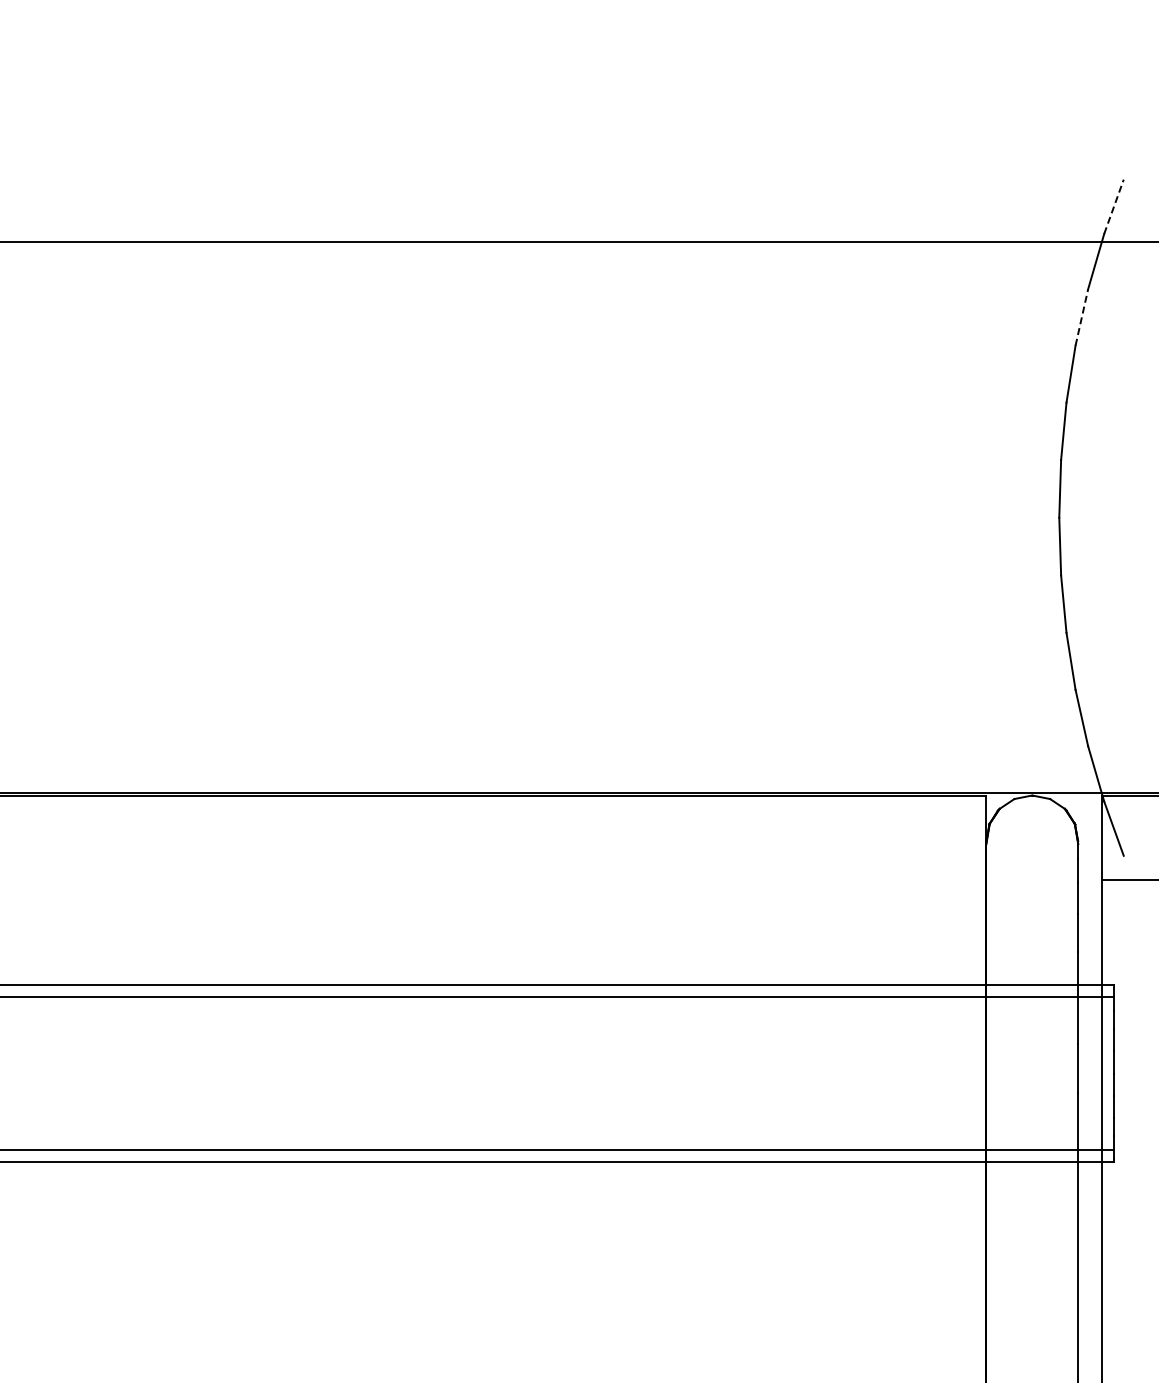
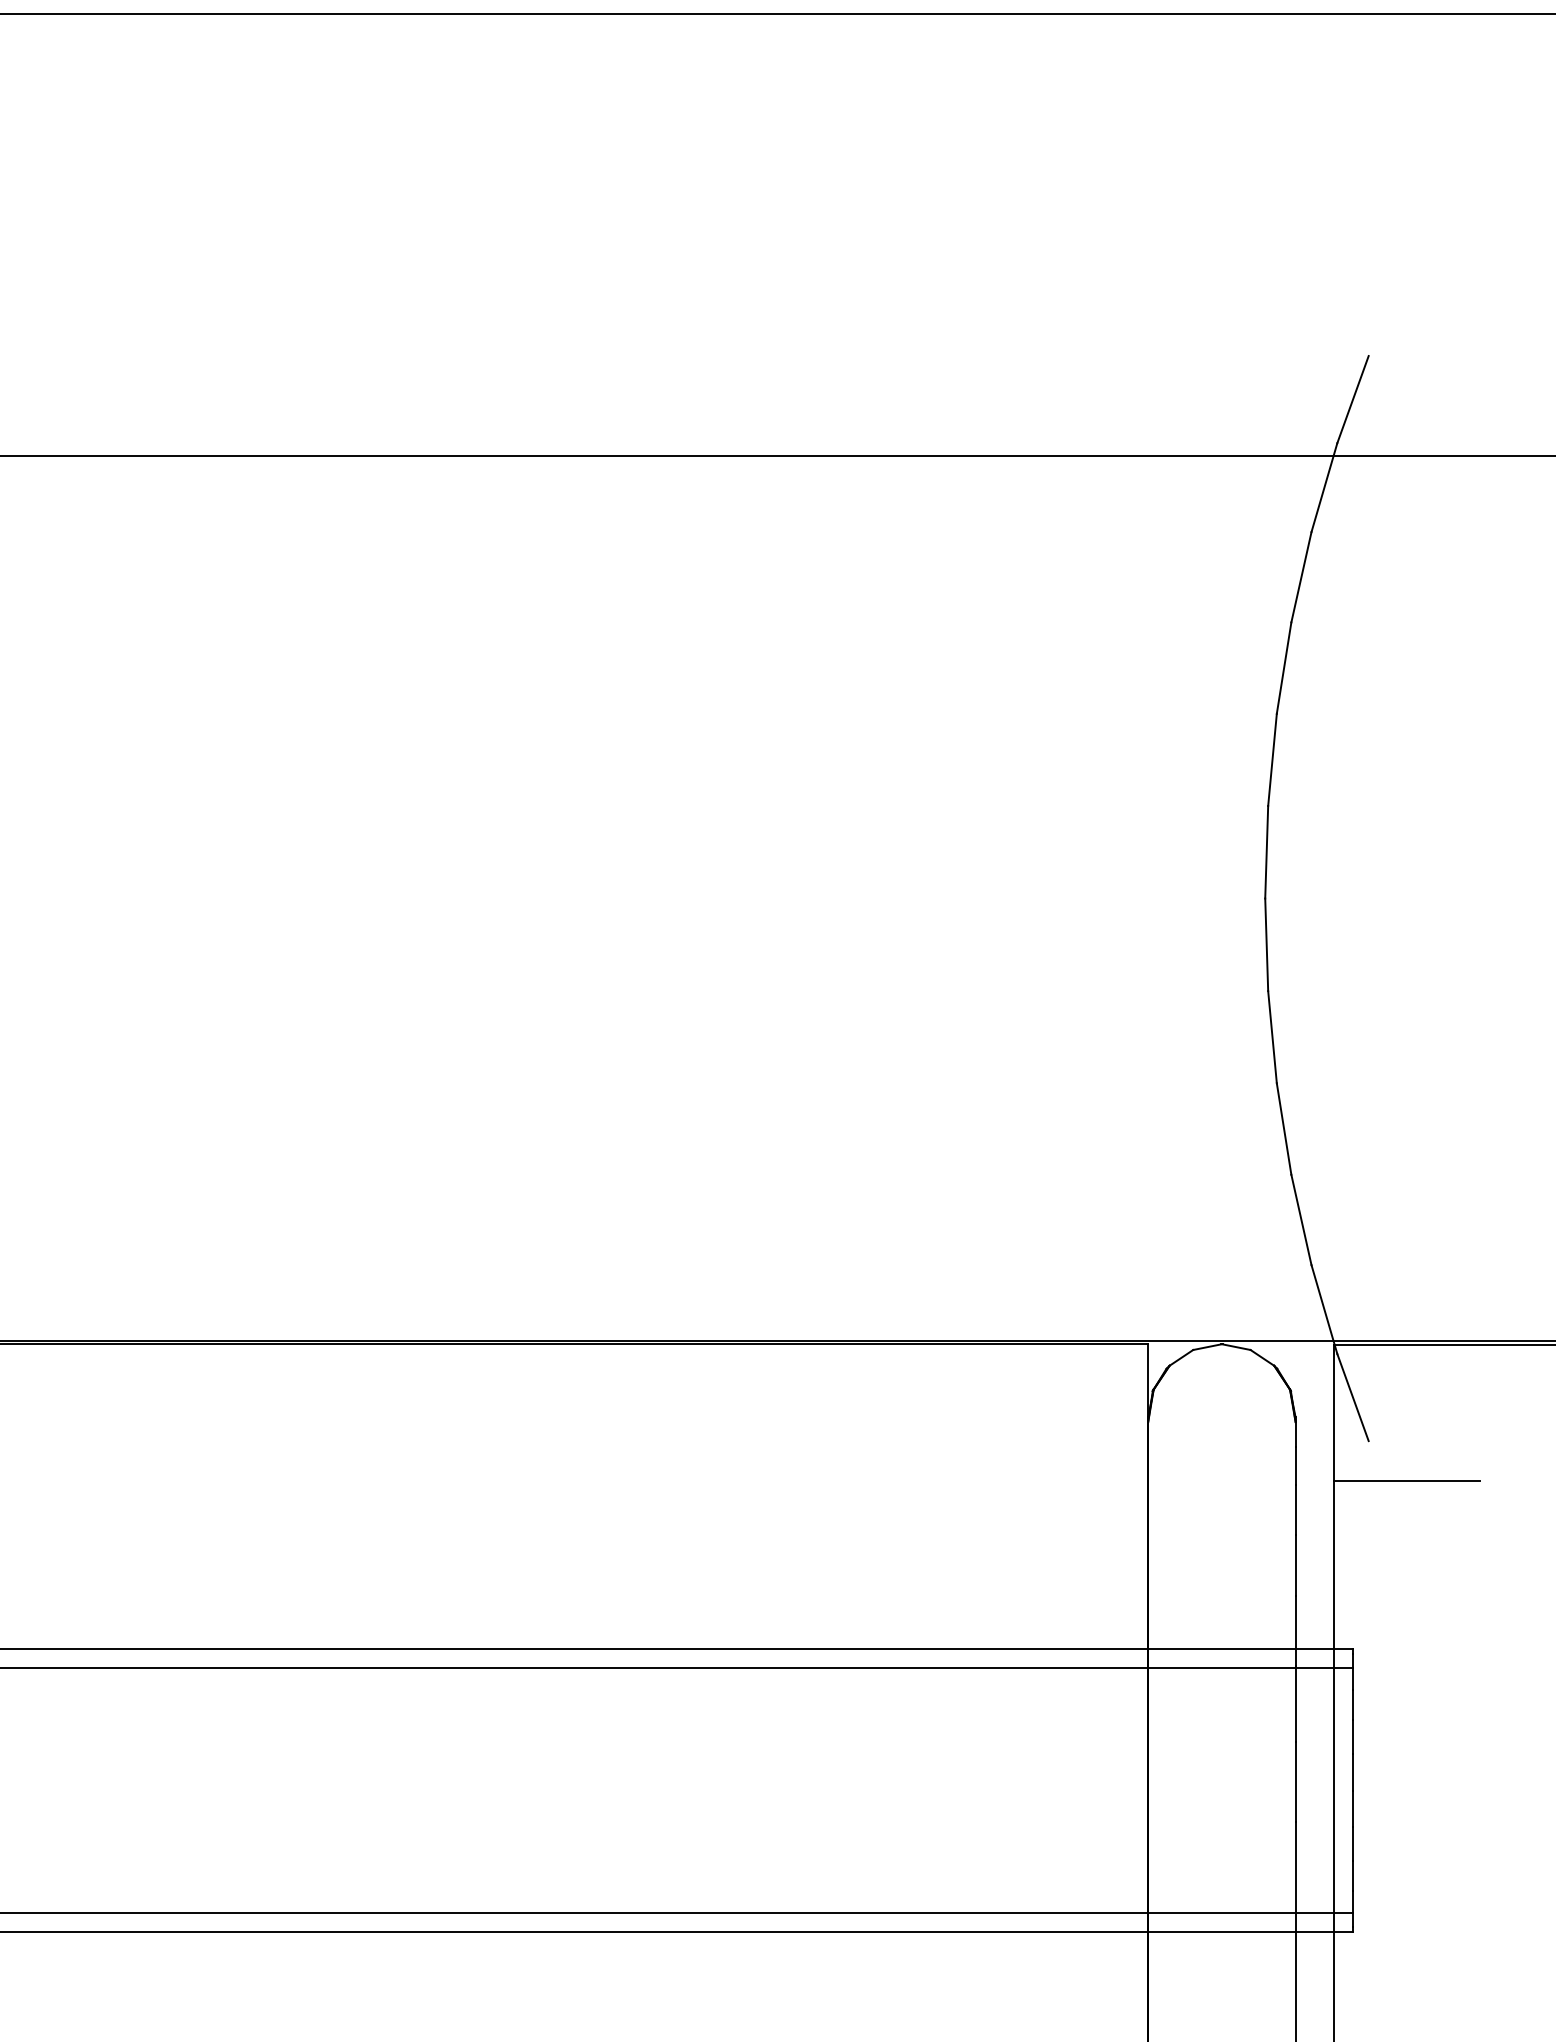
line: (1113, 206) -> (1352, 399), dashed -> solid
line: (1081, 317) -> (1300, 577), dashed -> solid

